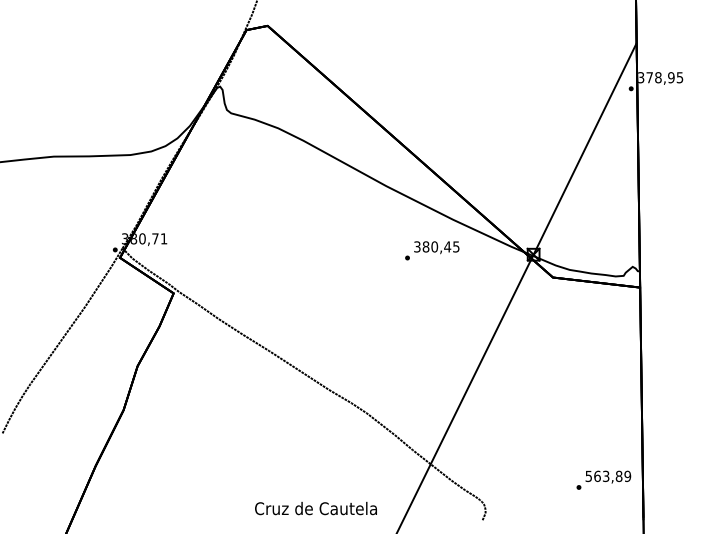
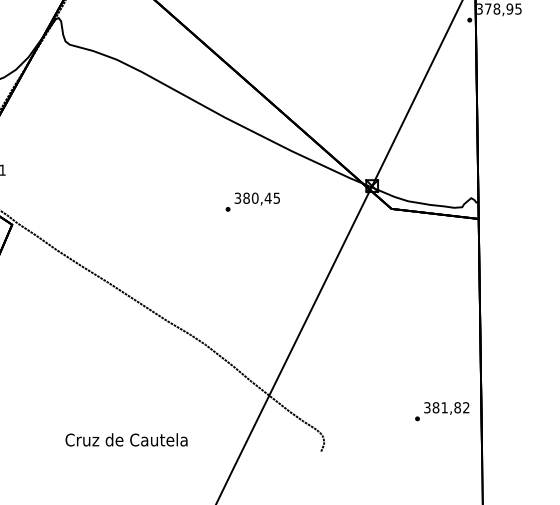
text: (432, 250) -> (253, 201), moved
text: (608, 476) -> (447, 407), 563,89 -> 381,82
text: (315, 508) -> (126, 439), moved

